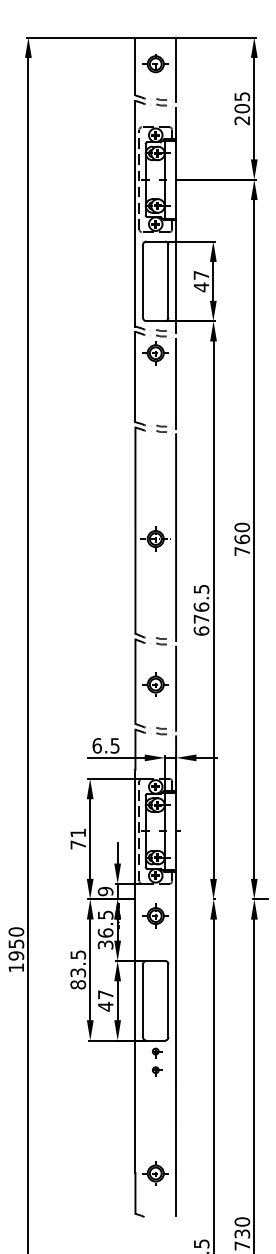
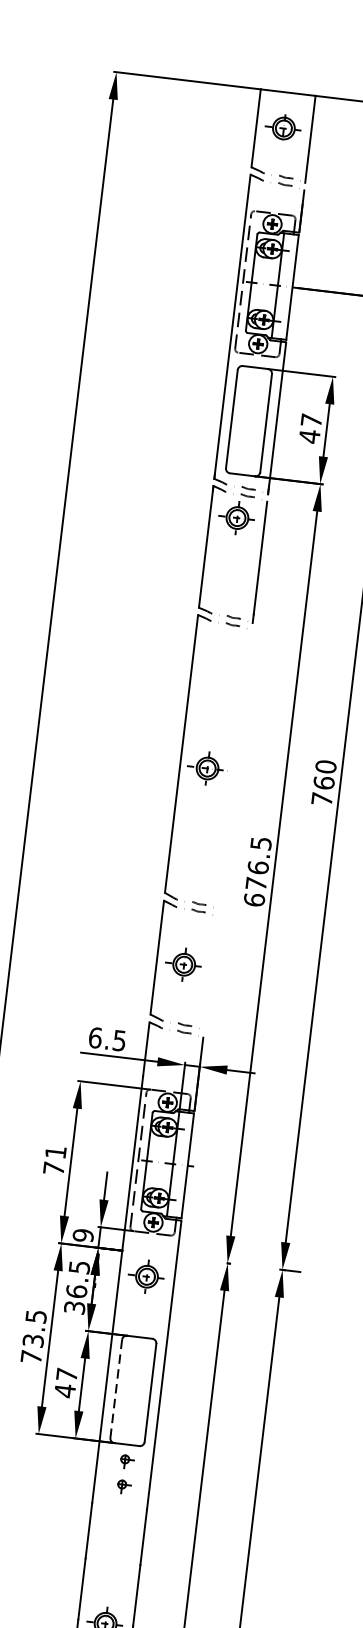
line: (176, 537) -> (235, 769), removed
line: (176, 688) -> (211, 973), removed
text: (78, 984) -> (31, 1356), 83.5 -> 73.5
line: (143, 1000) -> (116, 1388), solid -> dashed

